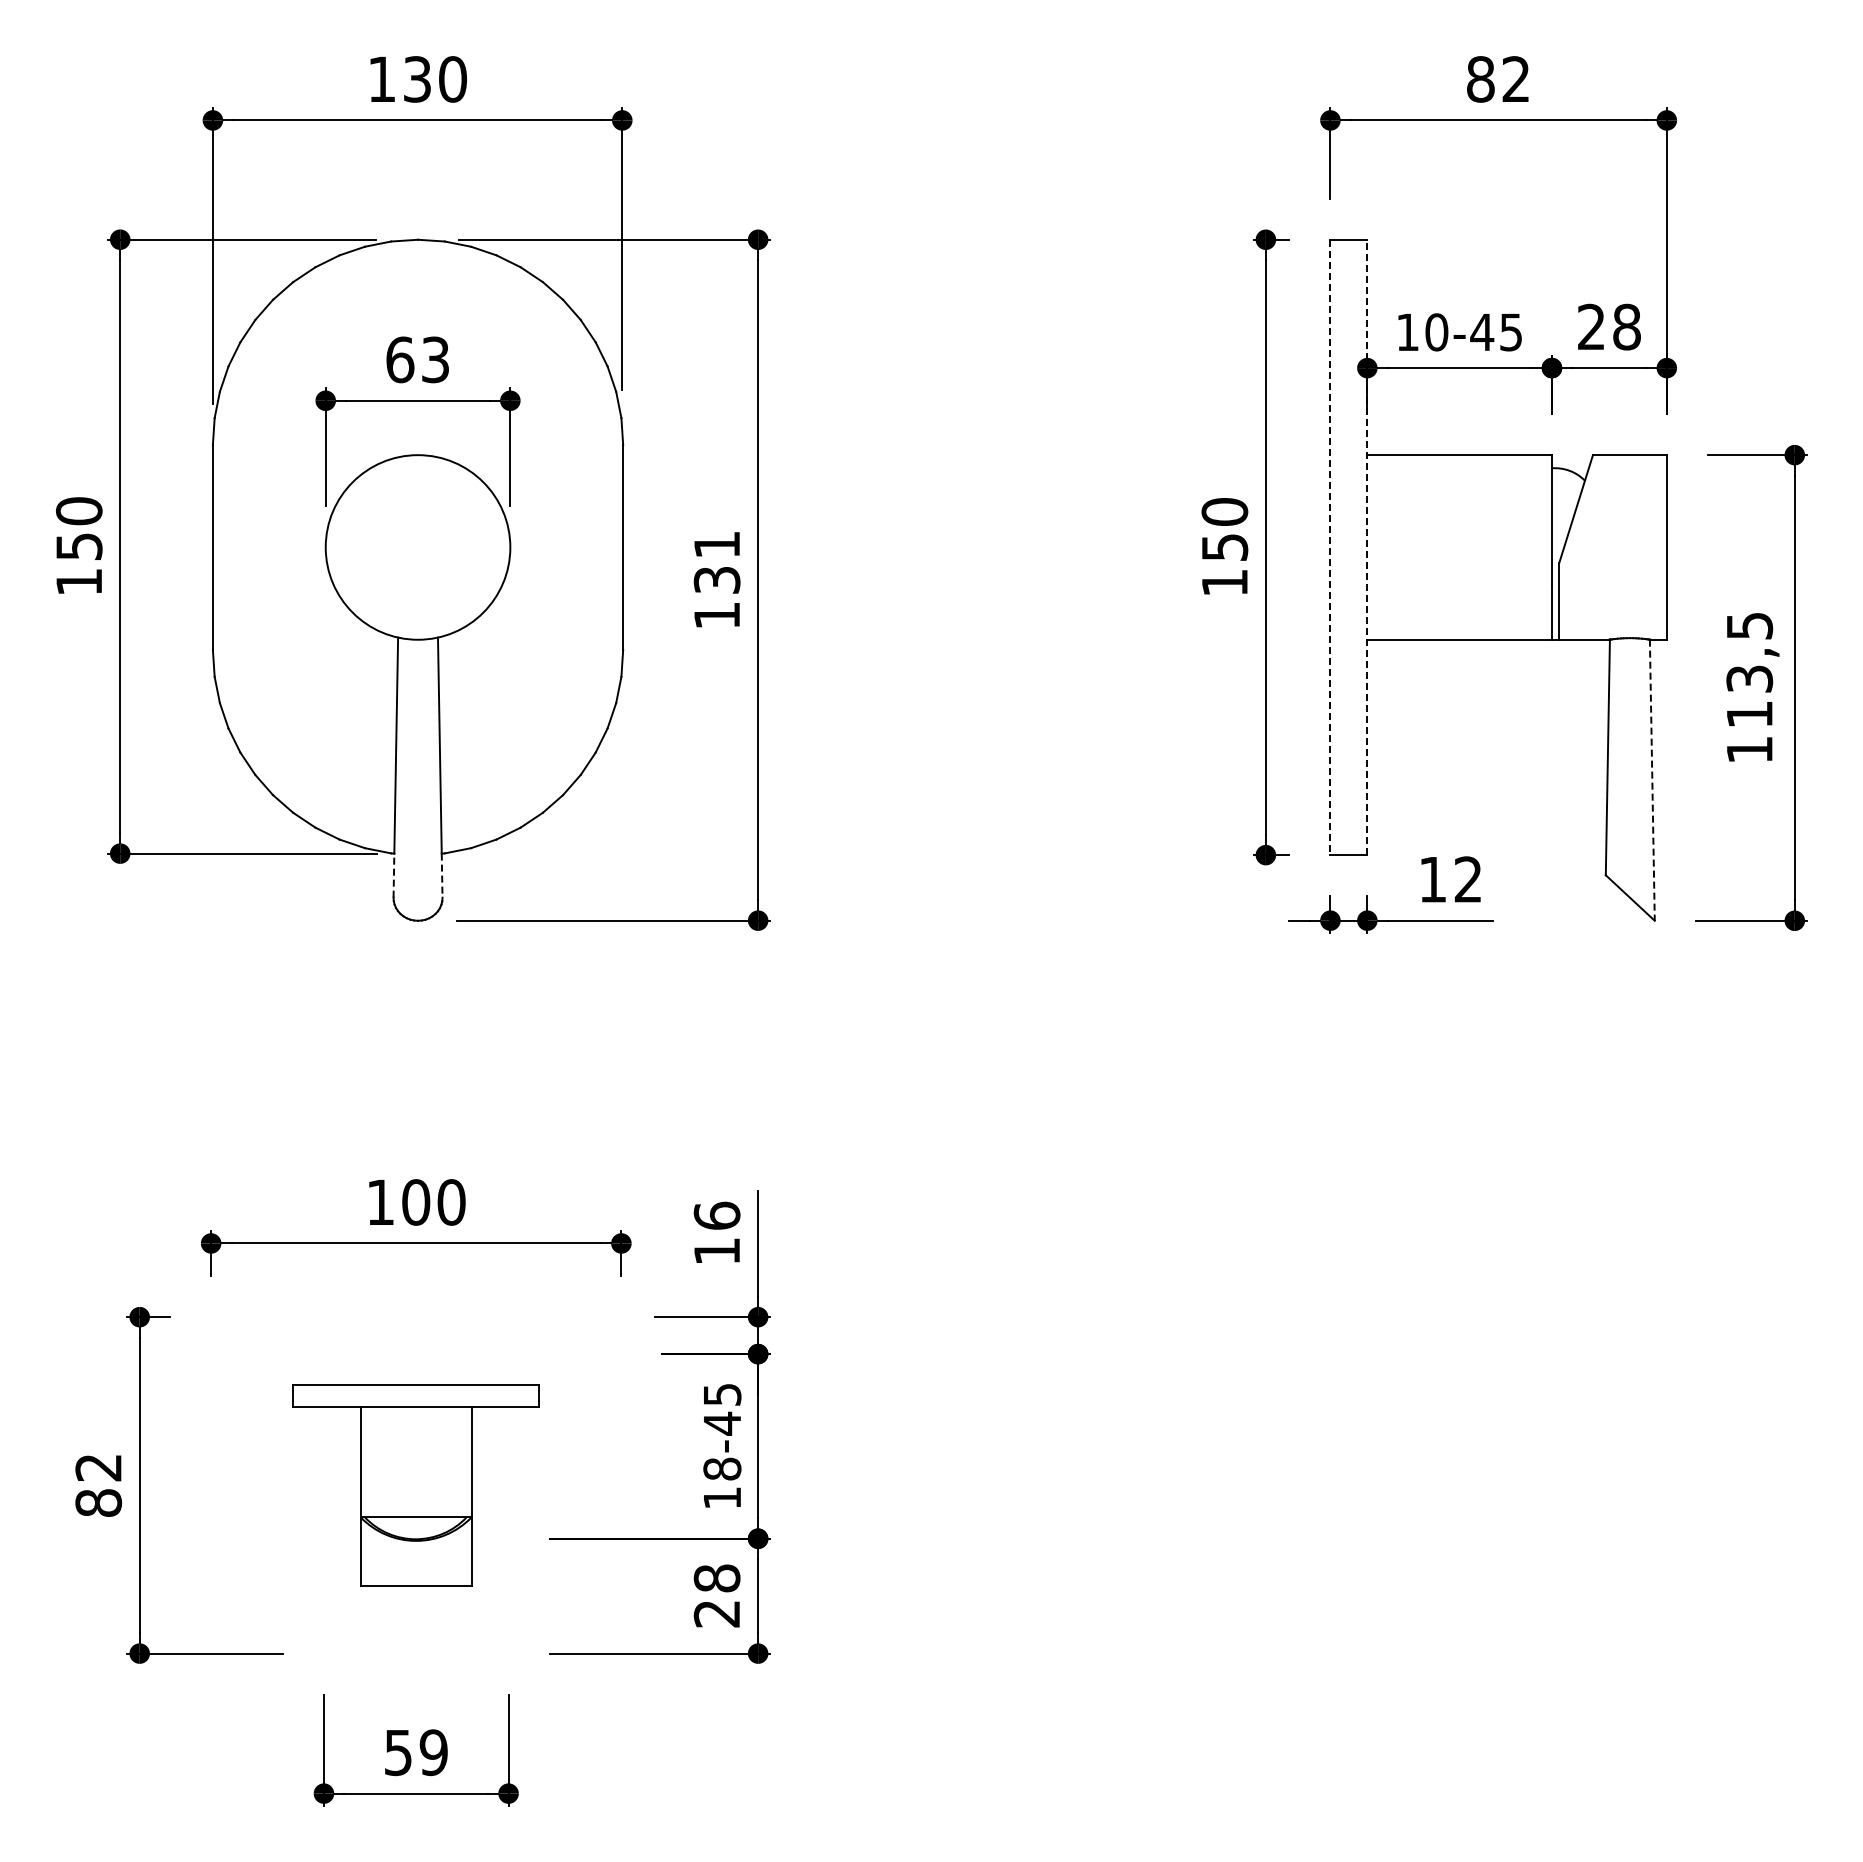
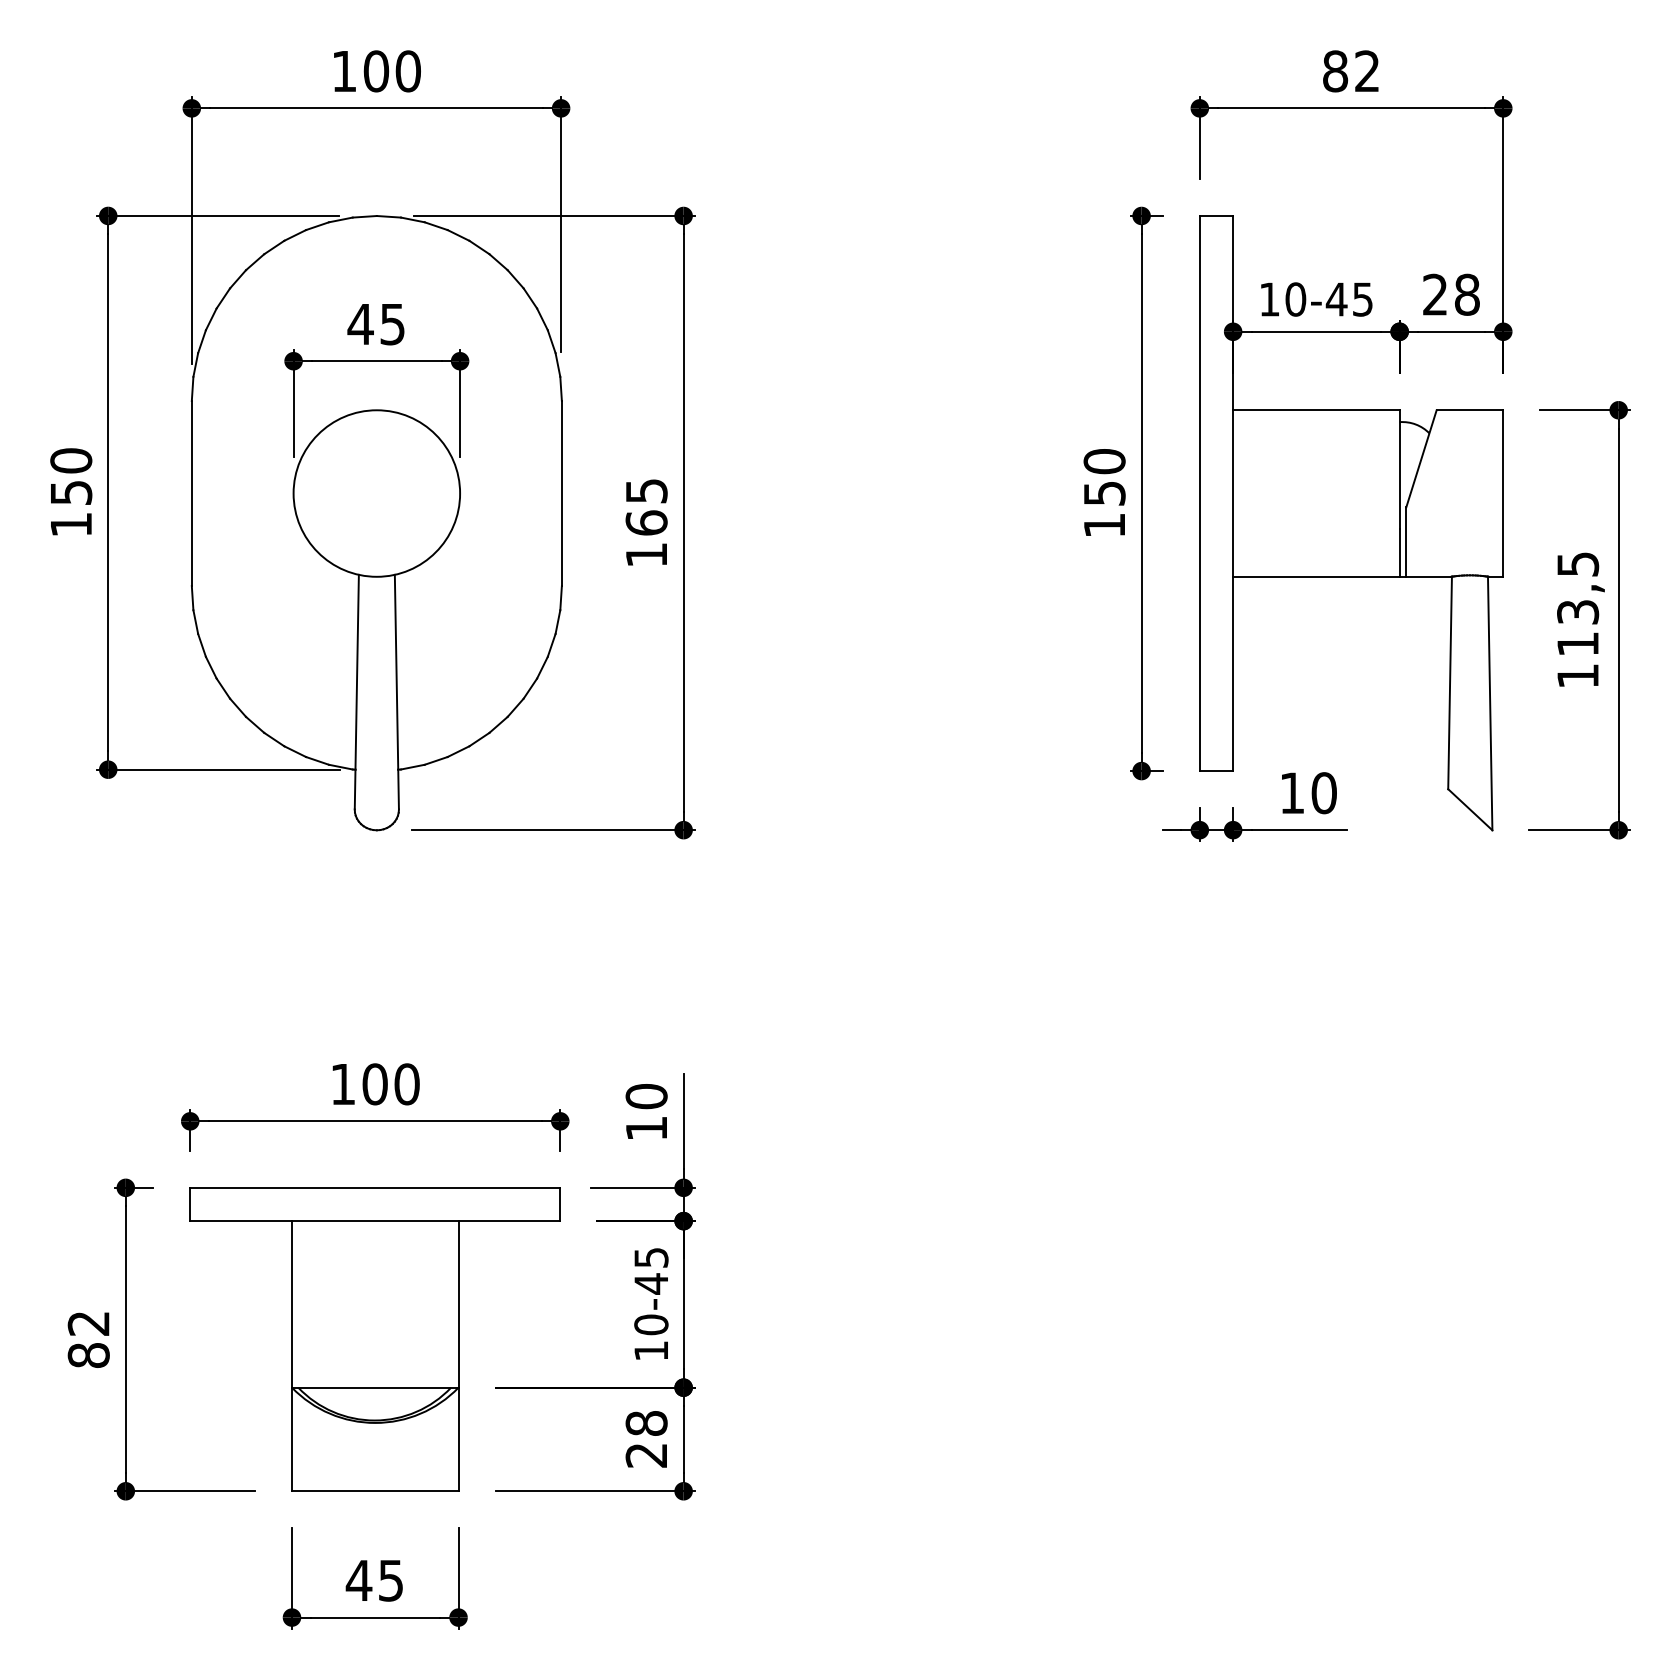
text: (417, 79) -> (376, 71), 130 -> 100
text: (416, 359) -> (375, 324), 63 -> 45
line: (1330, 547) -> (1199, 493), dashed -> solid
line: (1367, 547) -> (1233, 493), dashed -> solid
text: (716, 562) -> (646, 507), 131 -> 165
line: (1652, 780) -> (1490, 703), dashed -> solid
line: (393, 875) -> (354, 789), dashed -> solid
line: (442, 876) -> (398, 790), dashed -> solid
text: (1468, 879) -> (1324, 793), 12 -> 10
text: (716, 1215) -> (646, 1096), 16 -> 10
text: (722, 1468) -> (651, 1324), 18-45 -> 10-45
part: (415, 1485) -> (374, 1339), size x1.67
text: (415, 1752) -> (374, 1580), 59 -> 45

